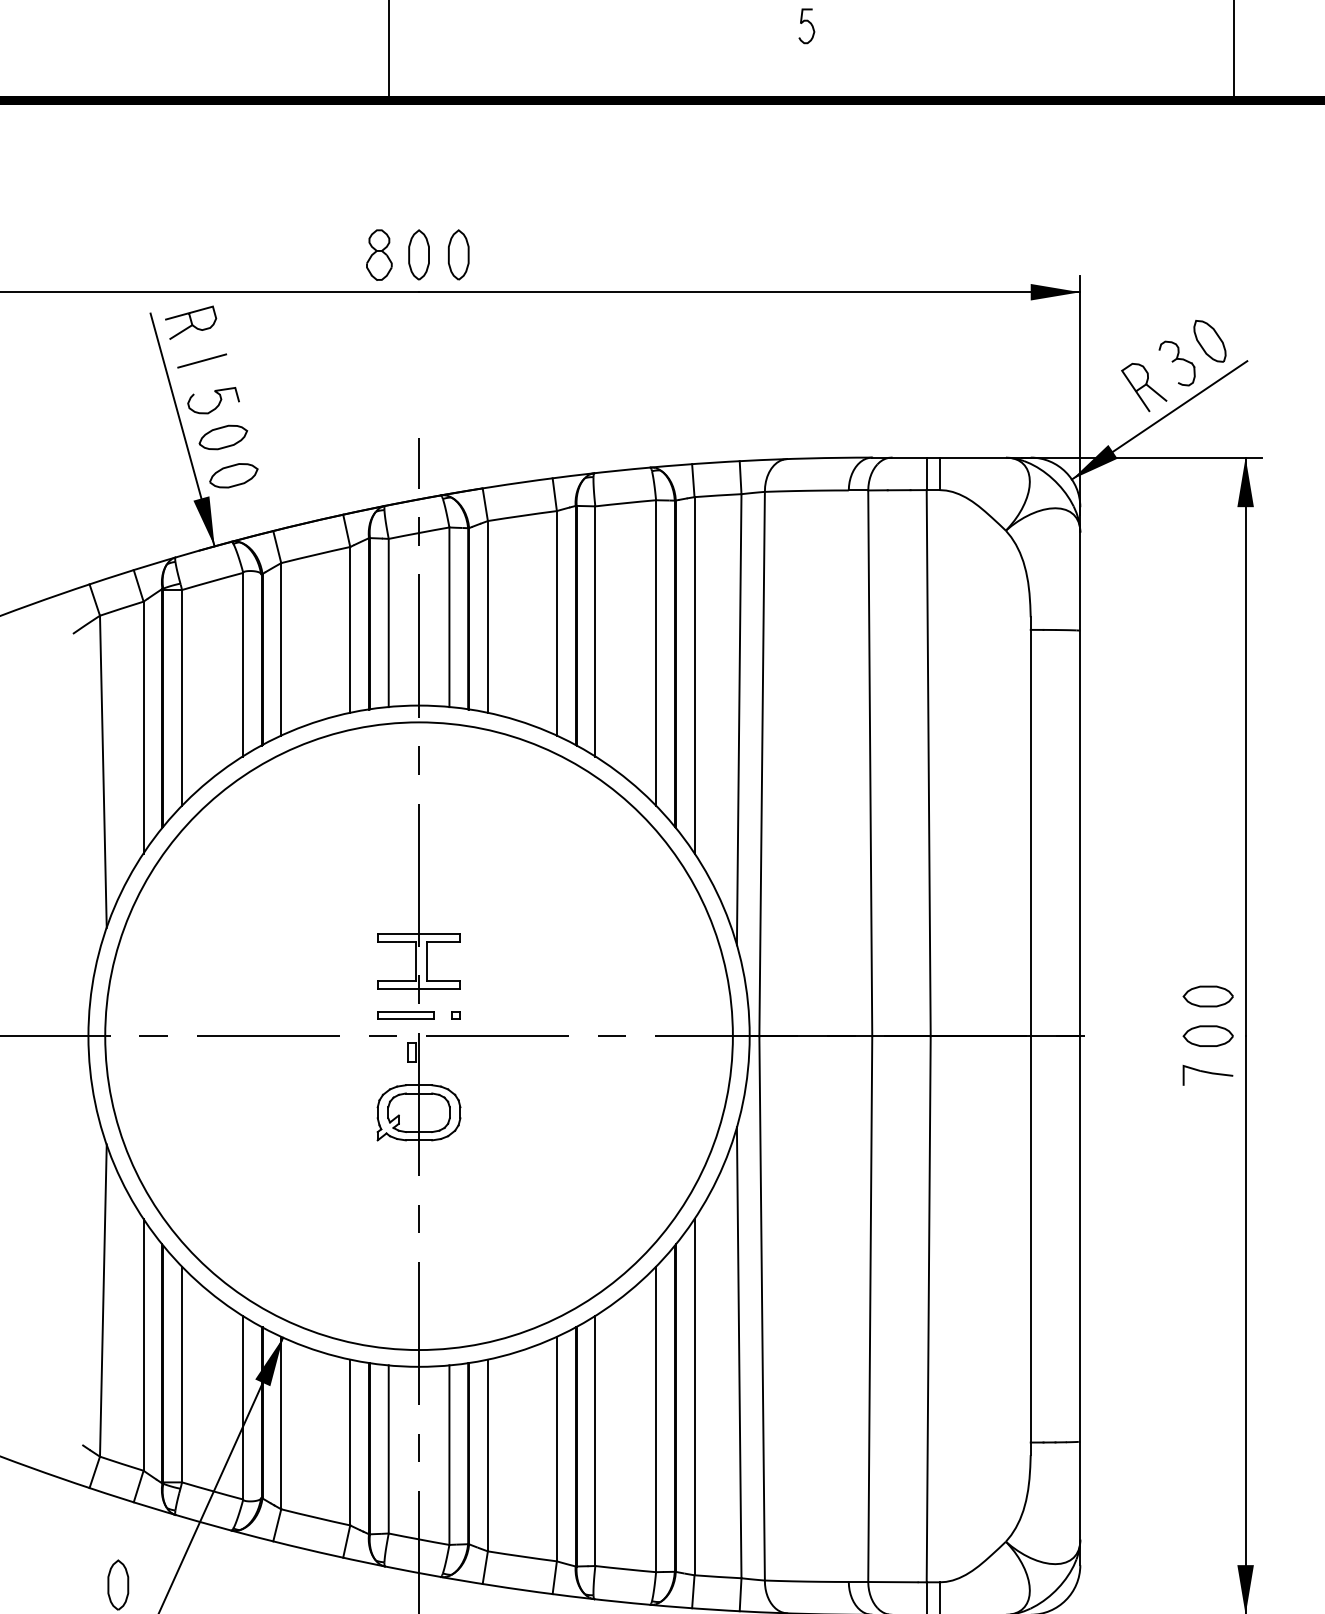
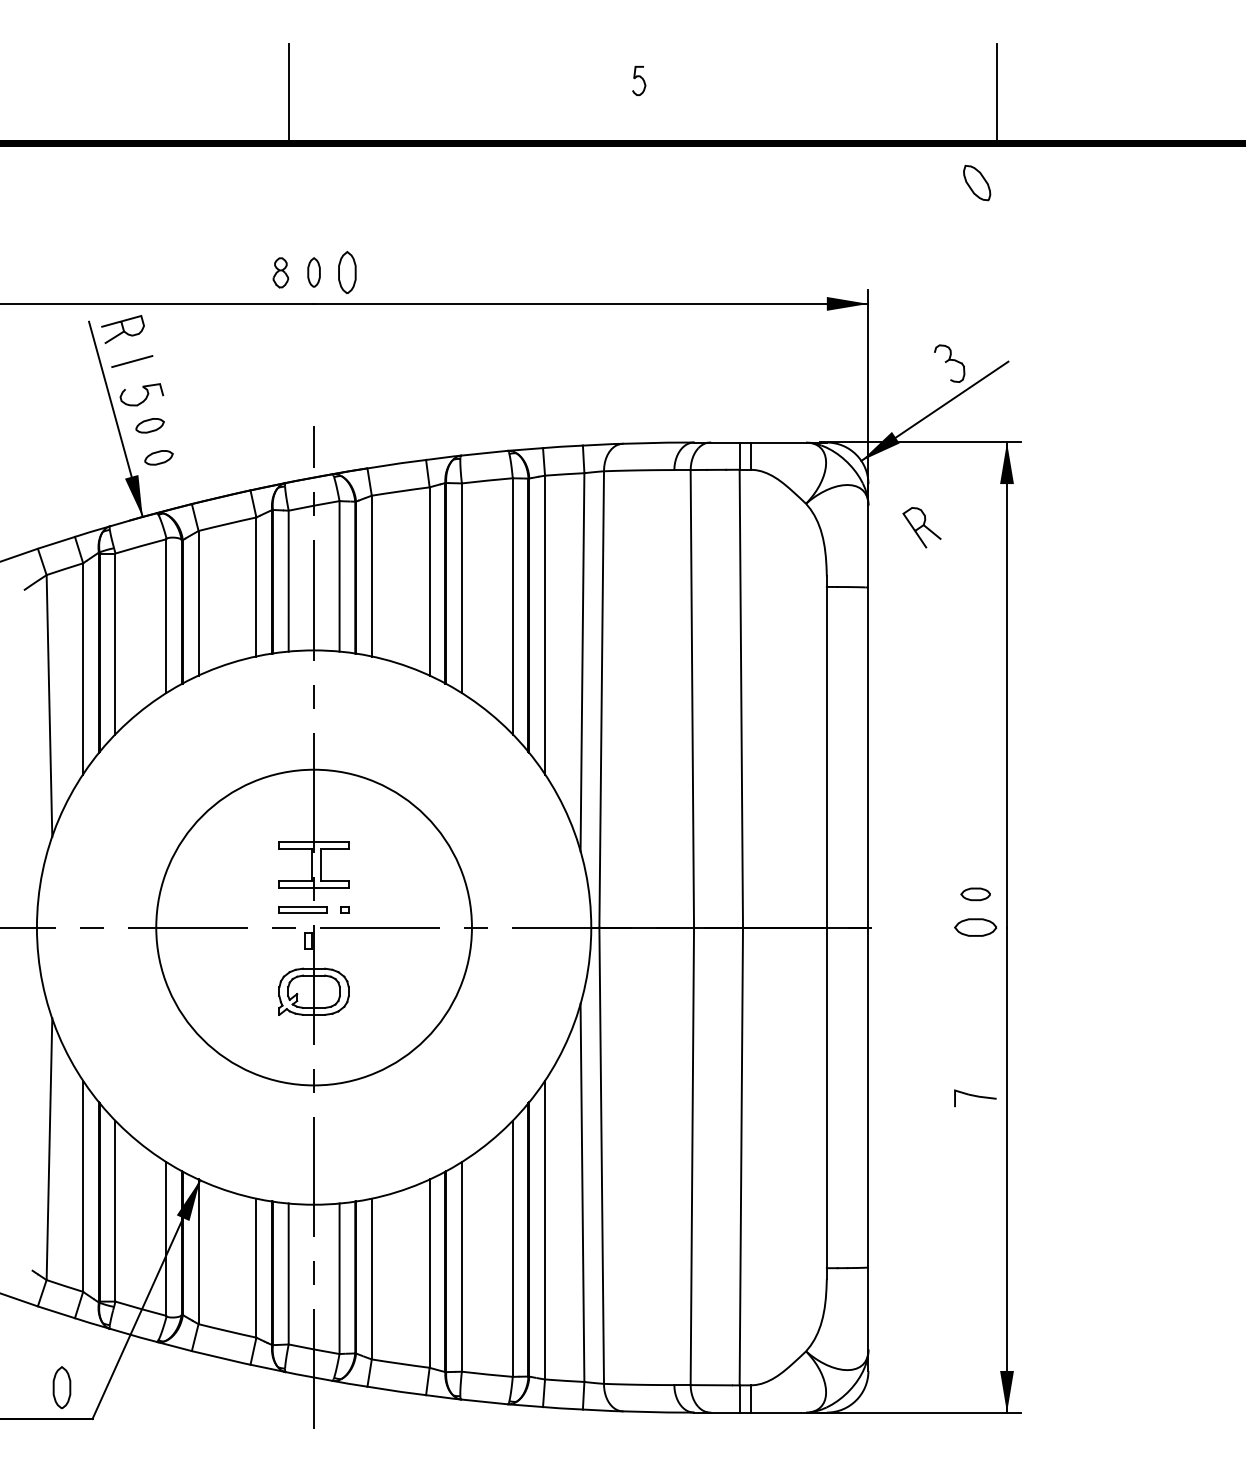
part: (378, 254) -> (280, 272), size x0.7
part: (418, 254) -> (313, 272), size x0.7
part: (1210, 341) -> (977, 183), moved
part: (1143, 387) -> (921, 527), moved
part: (222, 437) -> (149, 425), size x0.7
part: (233, 475) -> (158, 457), size x0.7
part: (1208, 996) -> (975, 894), size x0.7
circle: (419, 1036) -> (314, 927), size x0.6
part: (1208, 1075) -> (975, 1098), moved

